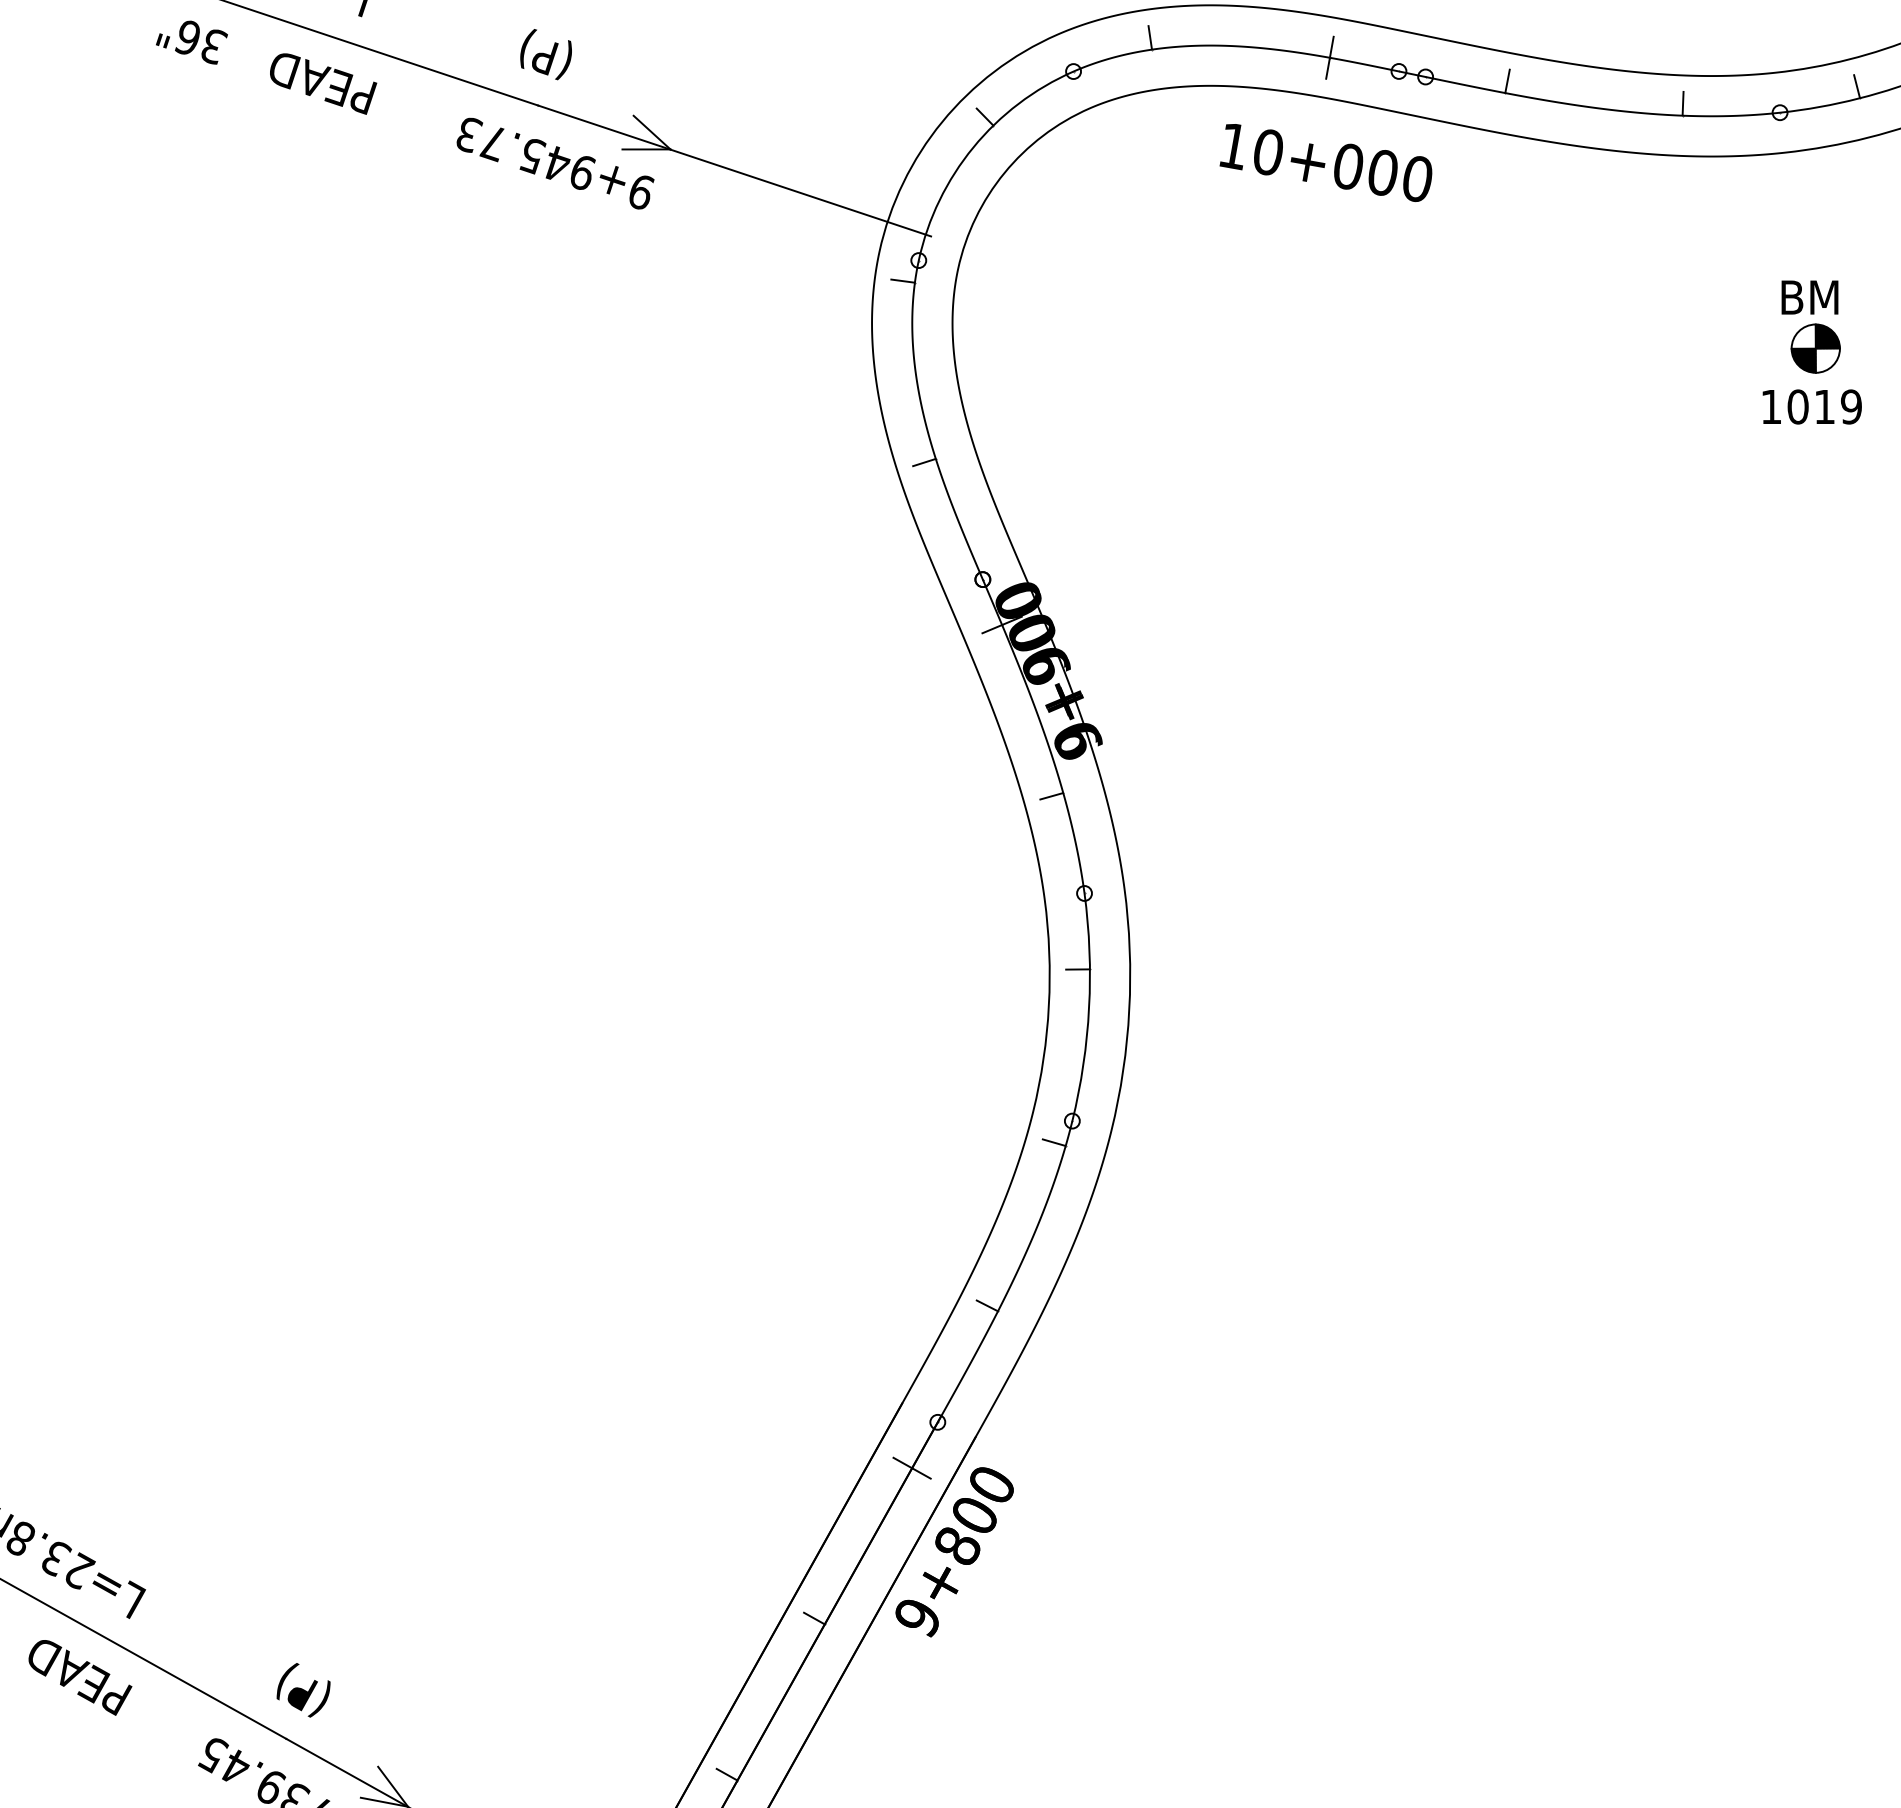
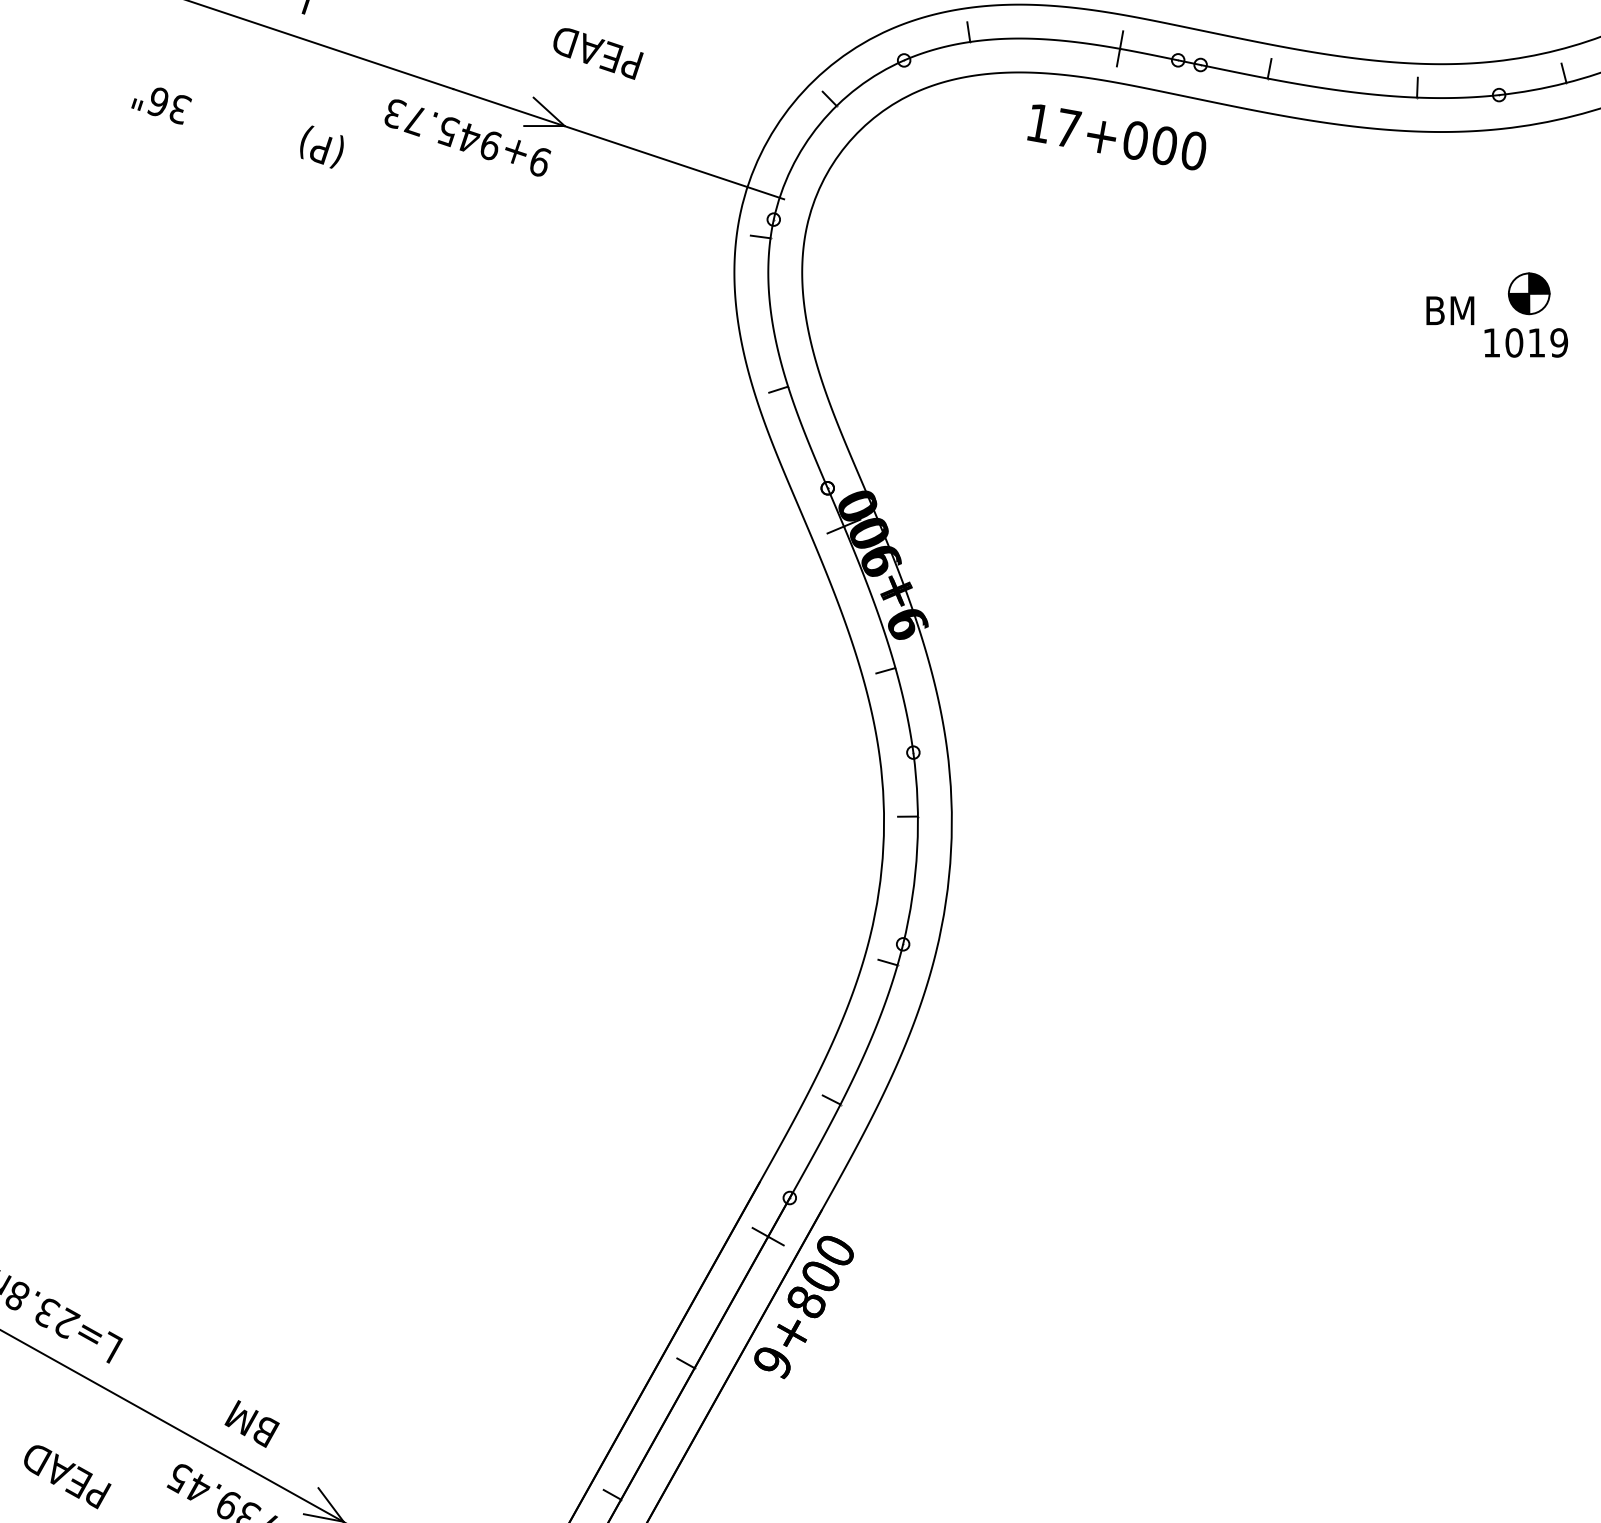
text: (191, 41) -> (161, 105), moved
text: (545, 53) -> (321, 146), moved
text: (323, 83) -> (598, 53), moved
text: (1269, 151) -> (1069, 127), 10+000 -> 17+000
text: (1810, 297) -> (1450, 310), moved
text: (80, 1678) -> (67, 1477), moved
text: (298, 1690) -> (251, 1423), (P) -> BM

